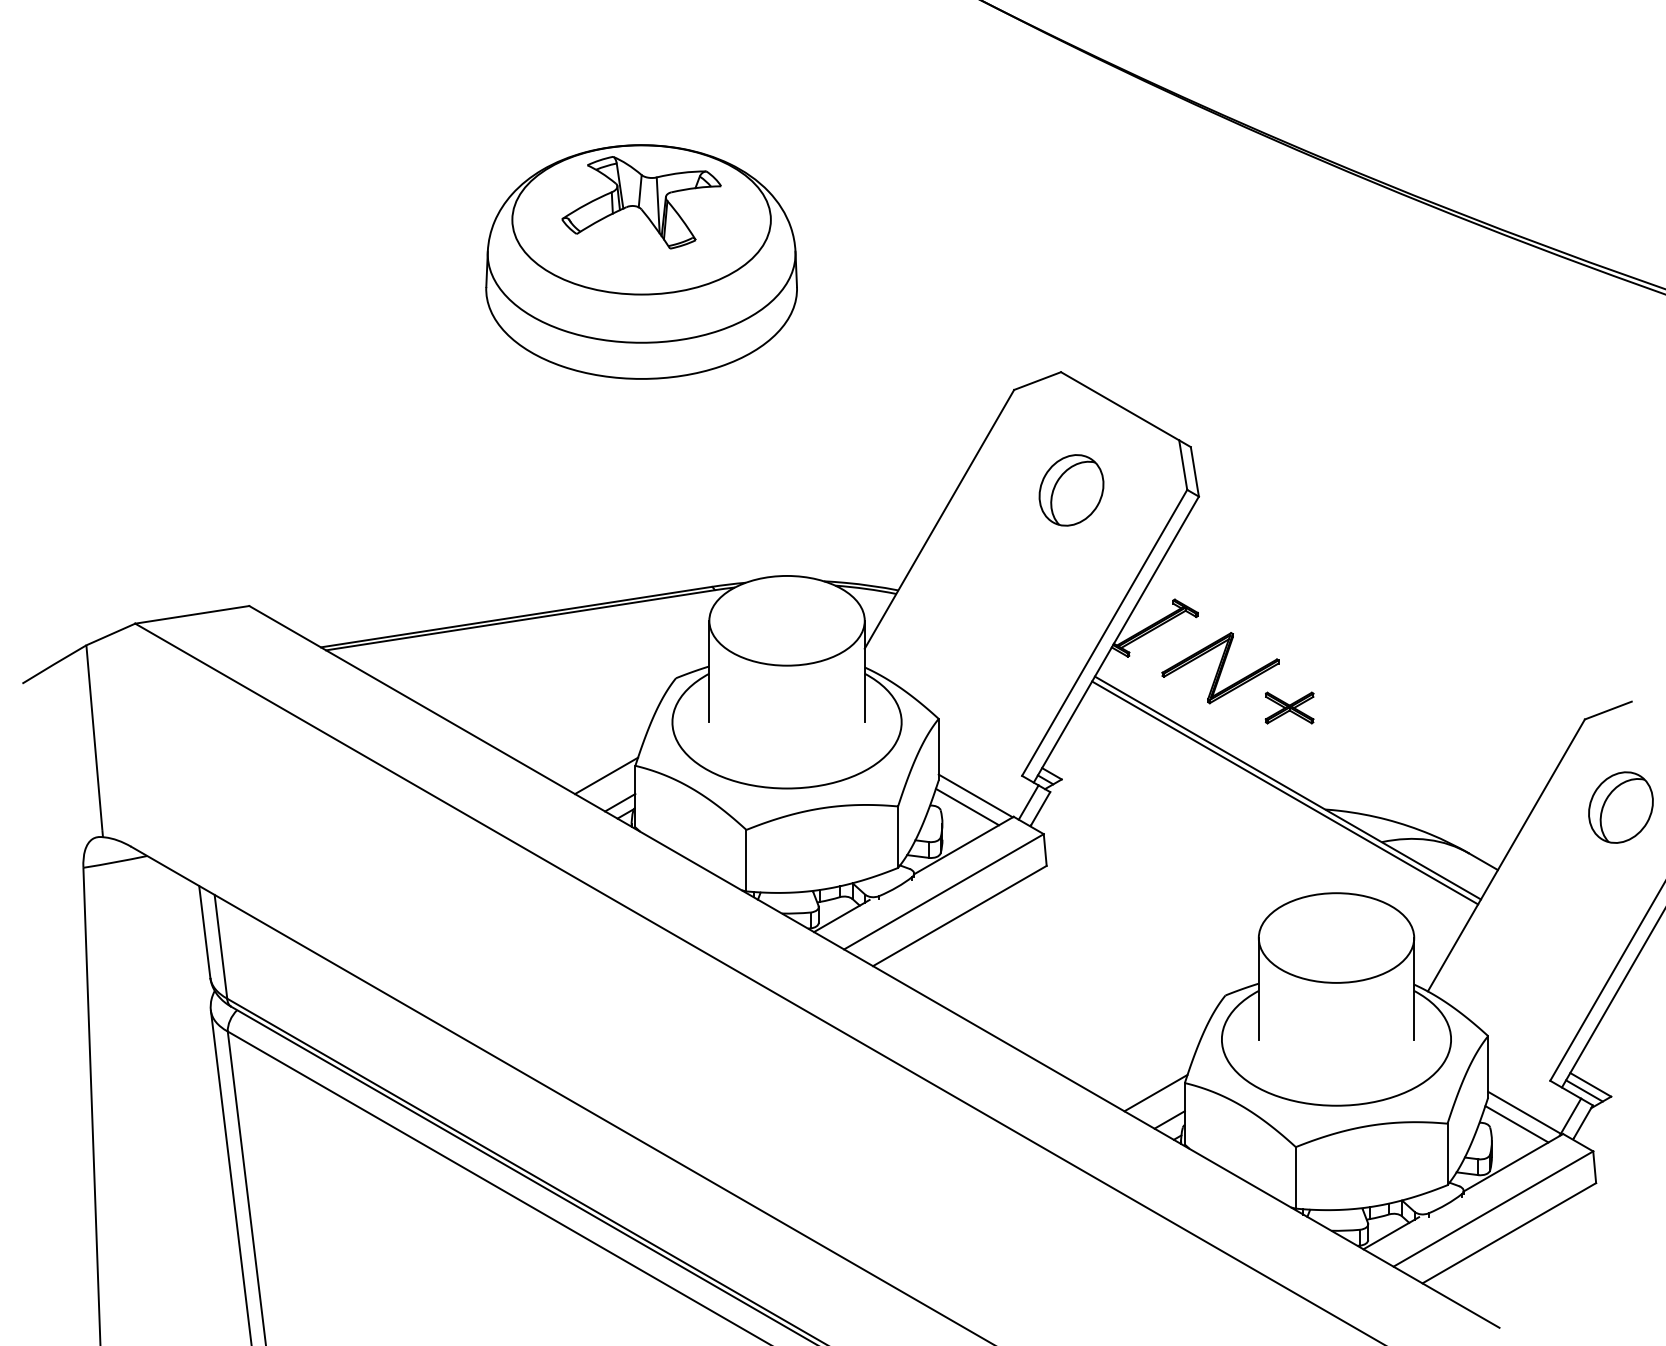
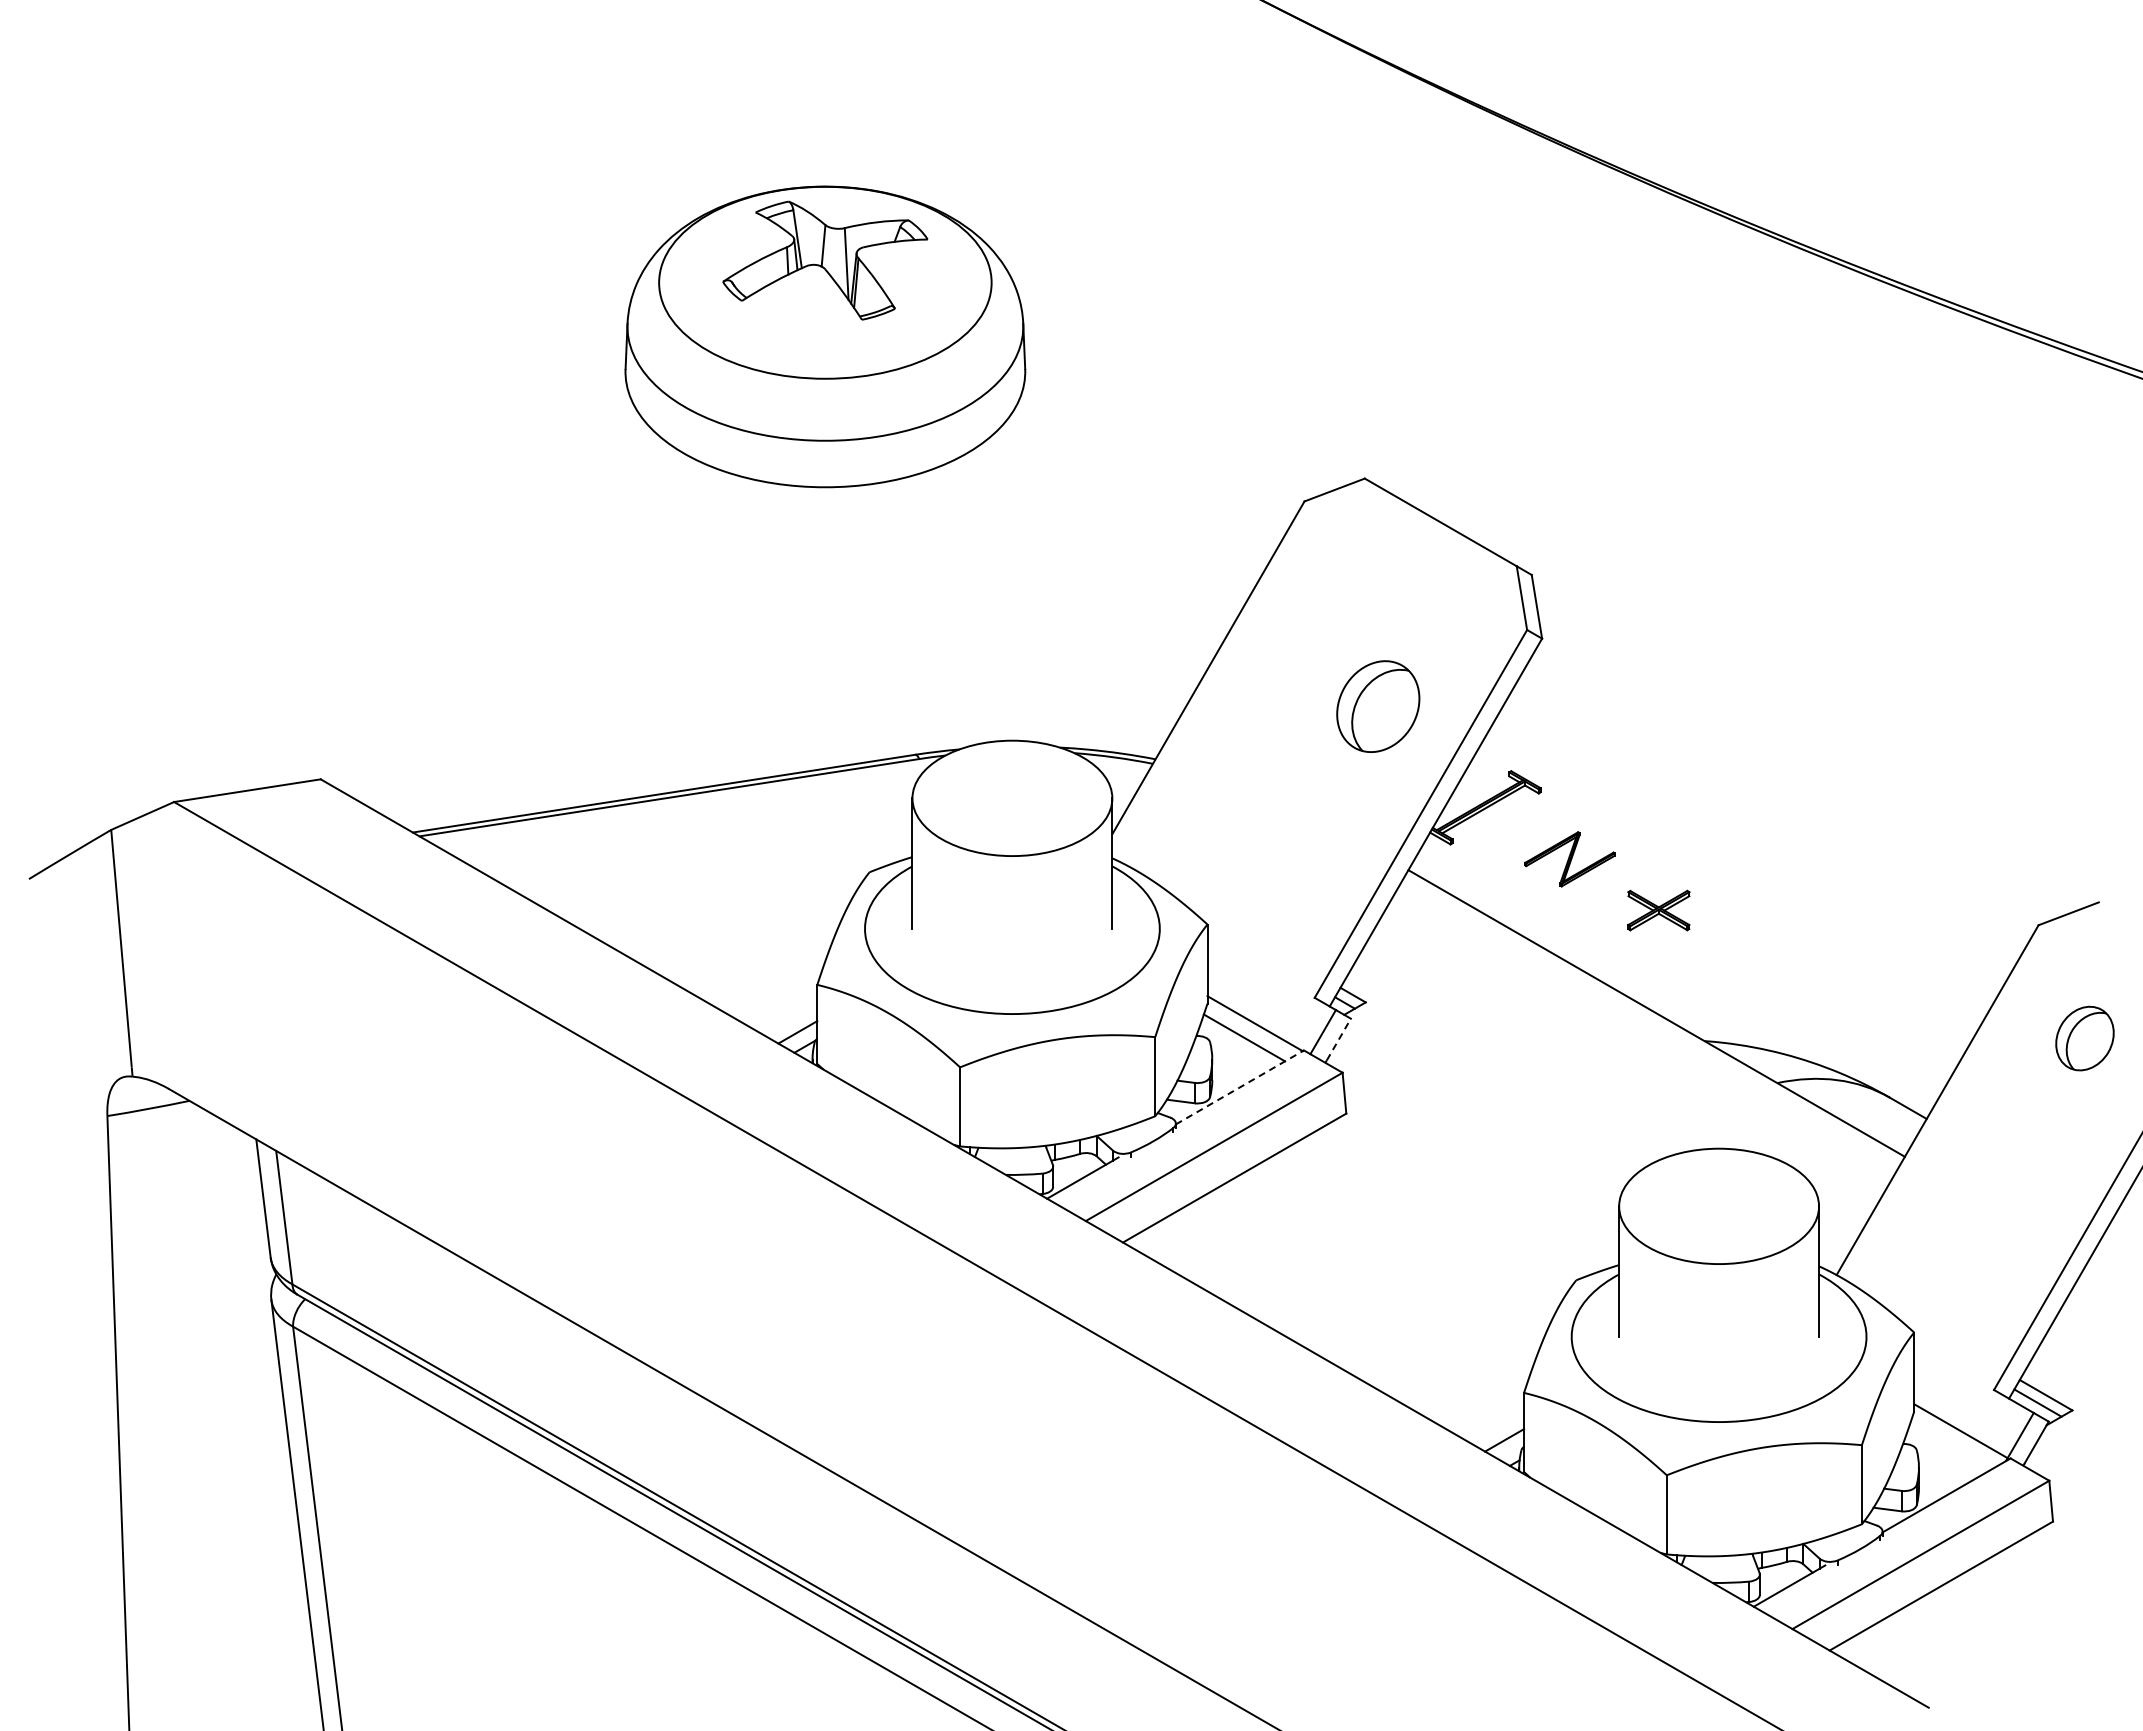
part: (1071, 490) -> (1378, 706), moved
part: (1220, 668) -> (1569, 859), size x0.6
line: (605, 775) -> (779, 997), removed
line: (1284, 792) -> (1652, 1019), removed
part: (1620, 807) -> (2084, 1038), size x0.7
line: (1041, 808) -> (1339, 1039), solid -> dashed
line: (963, 845) -> (1239, 1087), solid -> dashed
line: (1155, 1092) -> (1486, 1405), removed
line: (1516, 1123) -> (1950, 1445), removed

